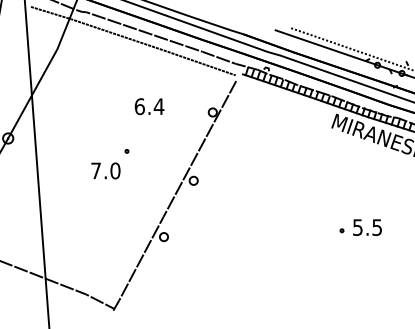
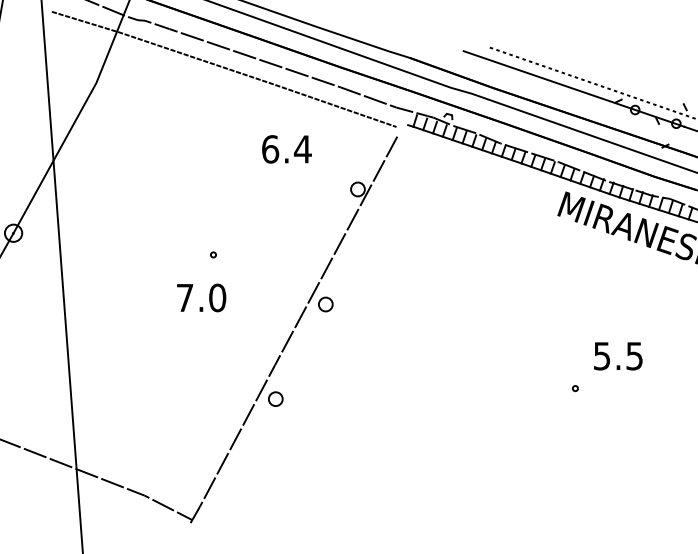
text: (149, 106) -> (286, 149), moved
text: (105, 170) -> (200, 297), moved
text: (367, 227) -> (618, 356), moved

